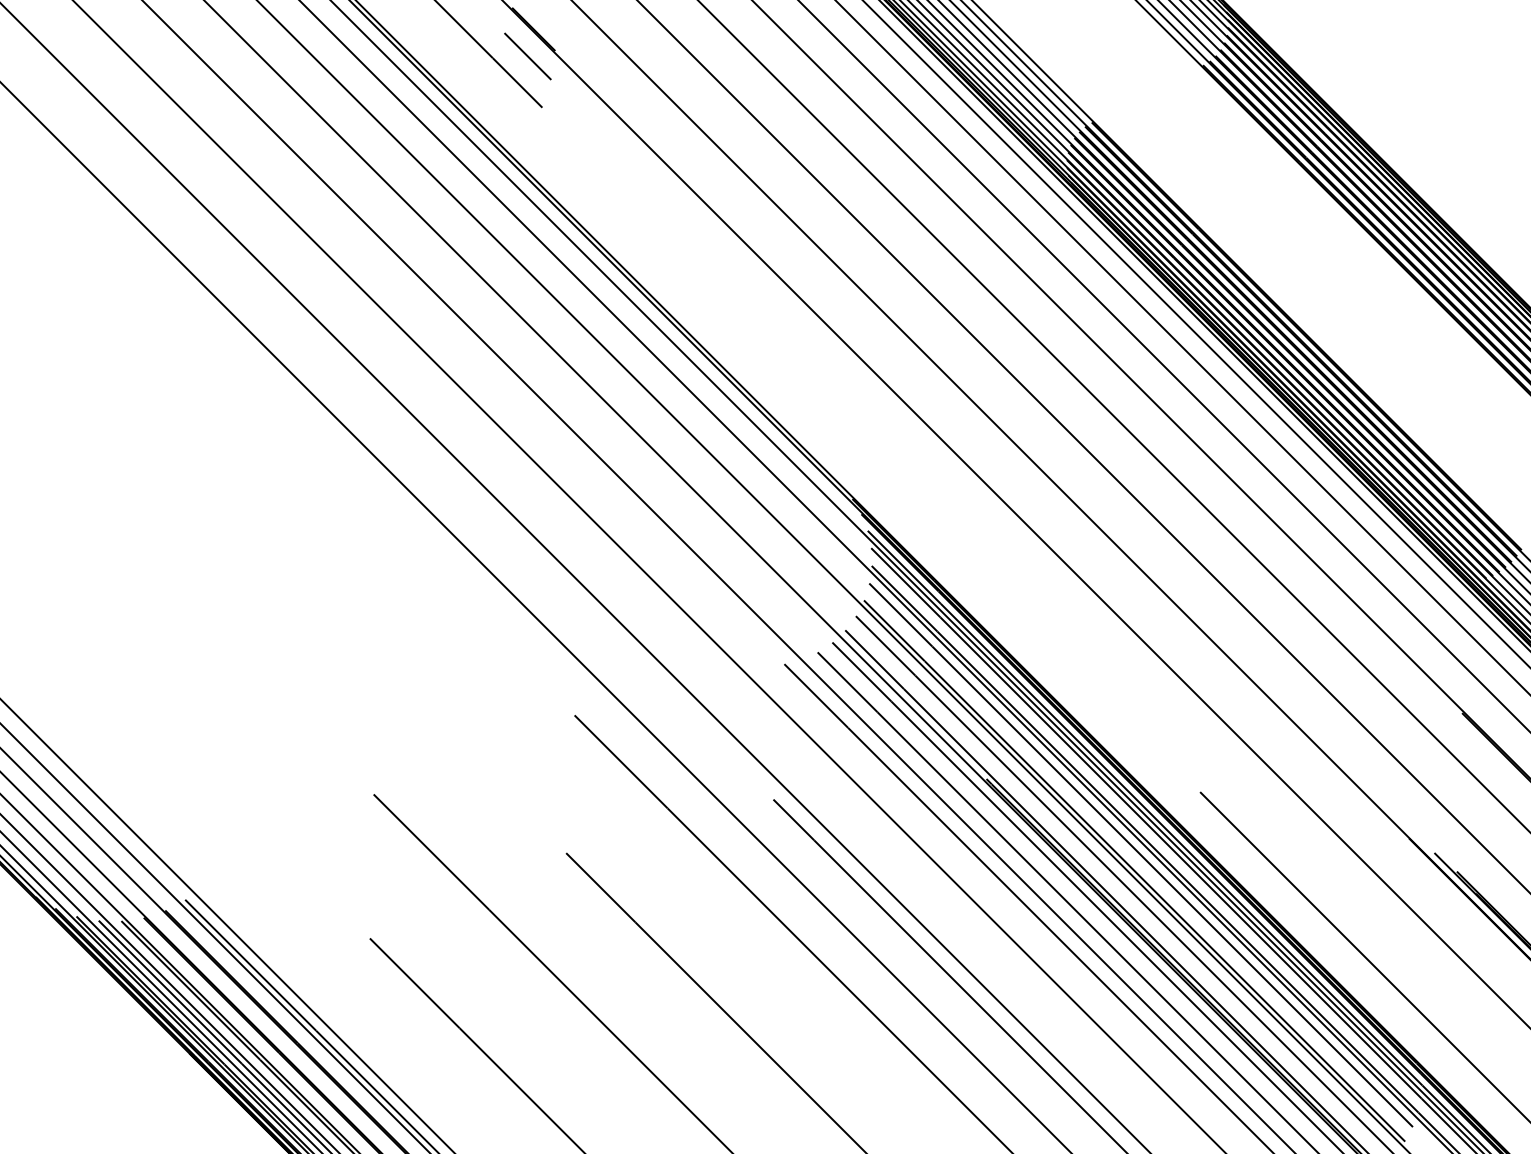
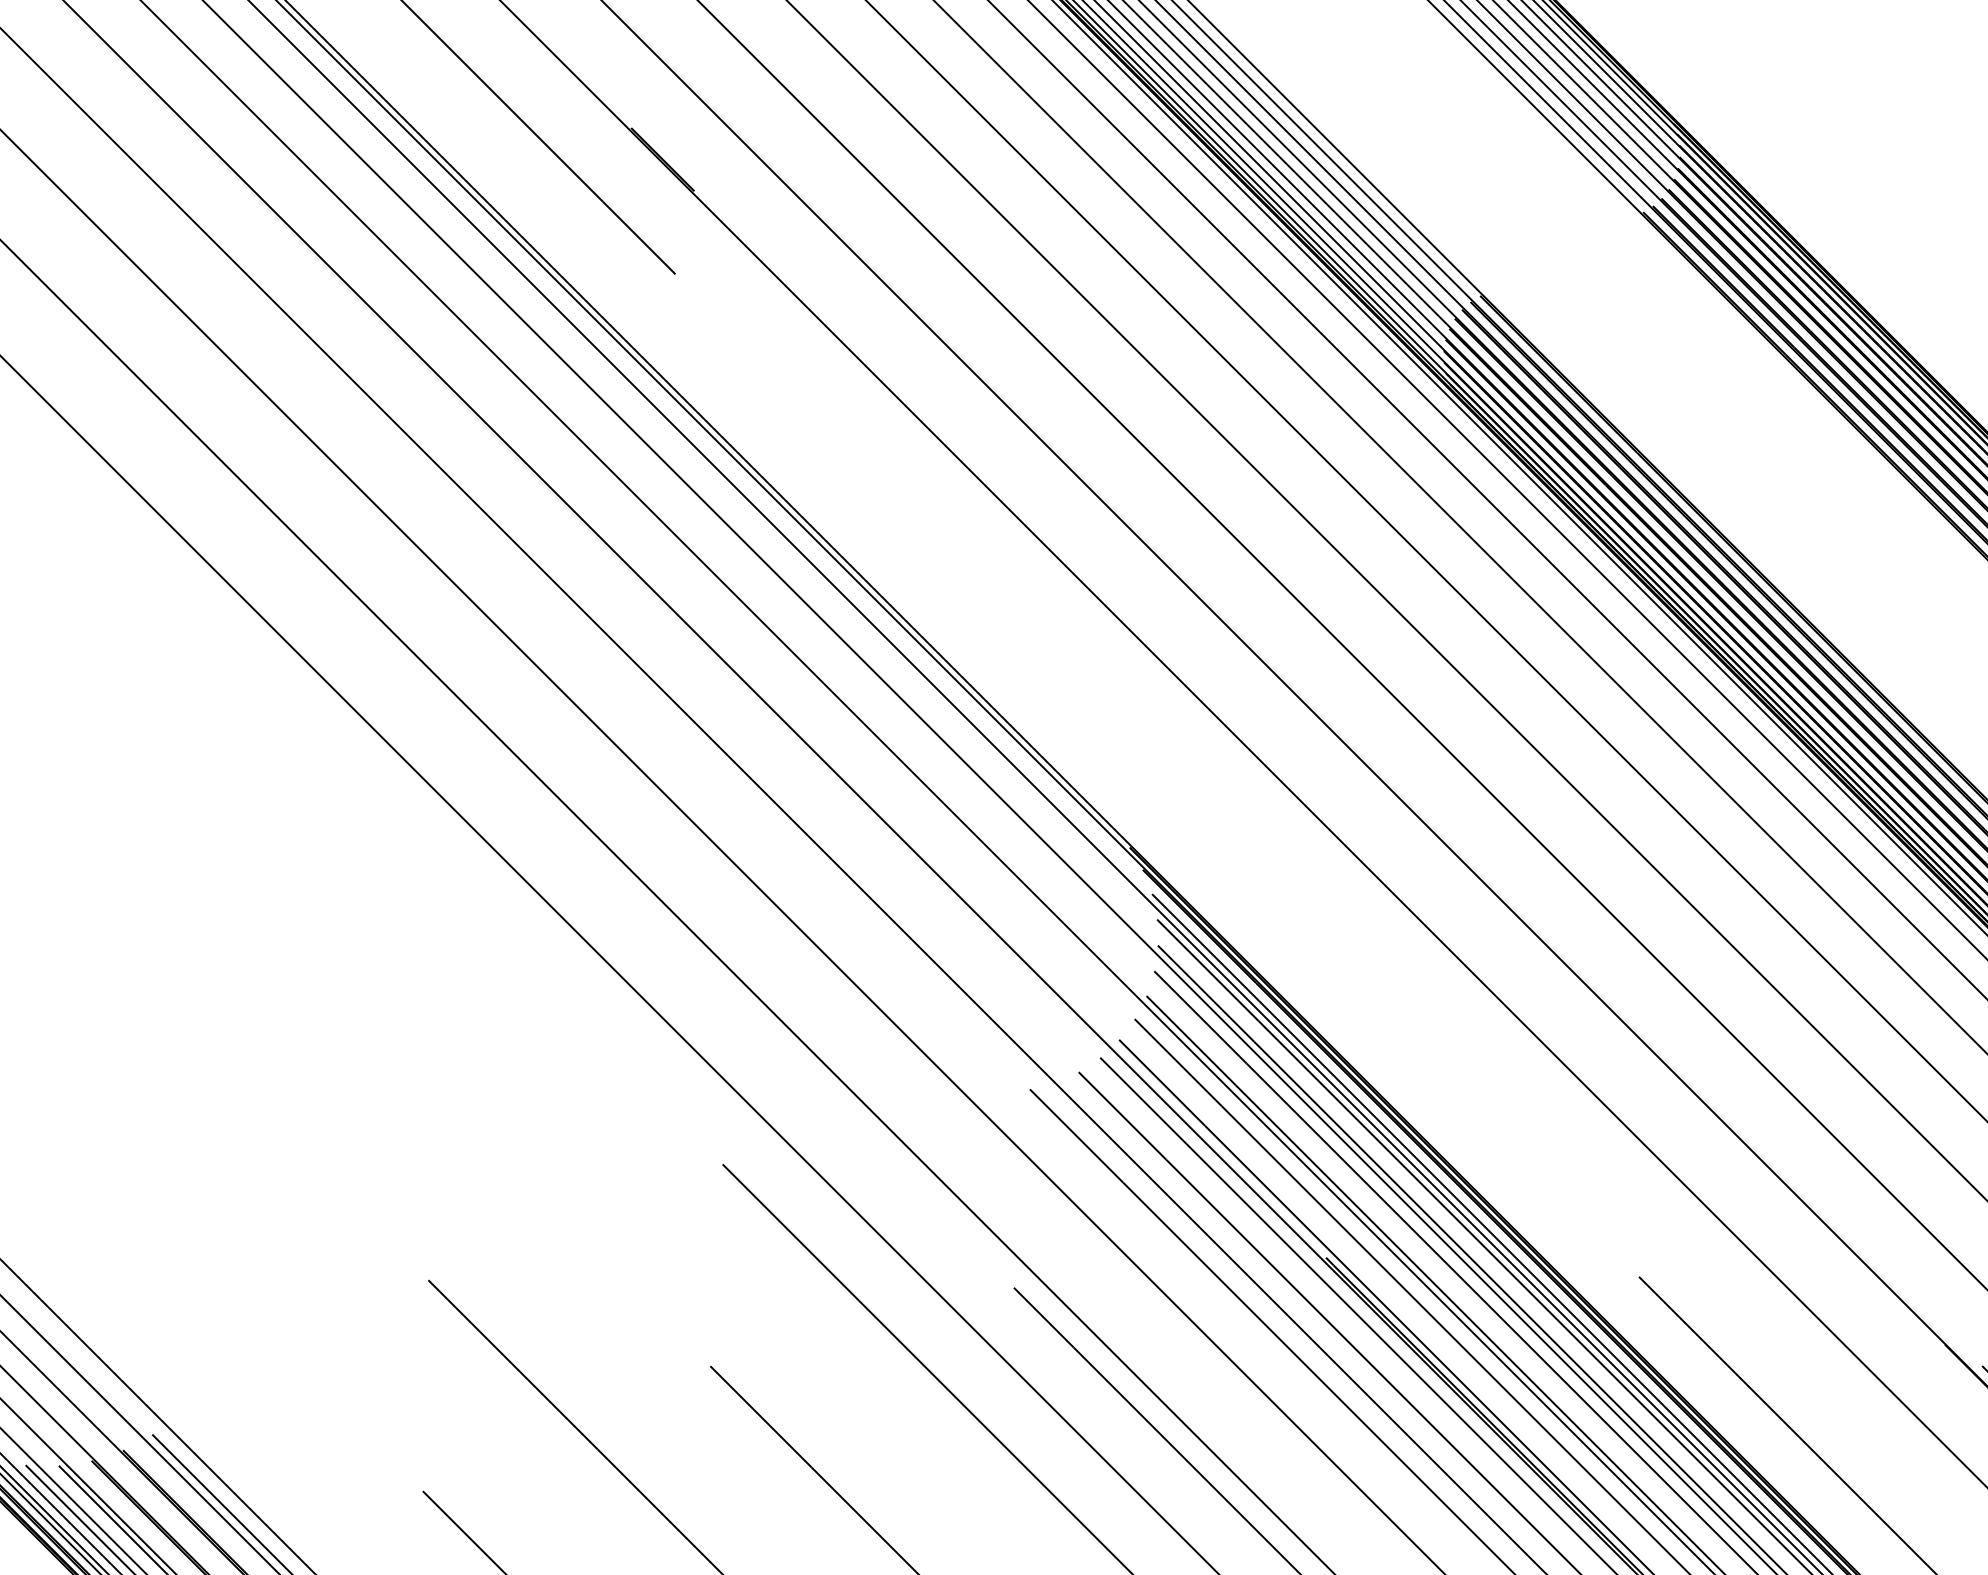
line: (527, 56) -> (653, 199), removed

